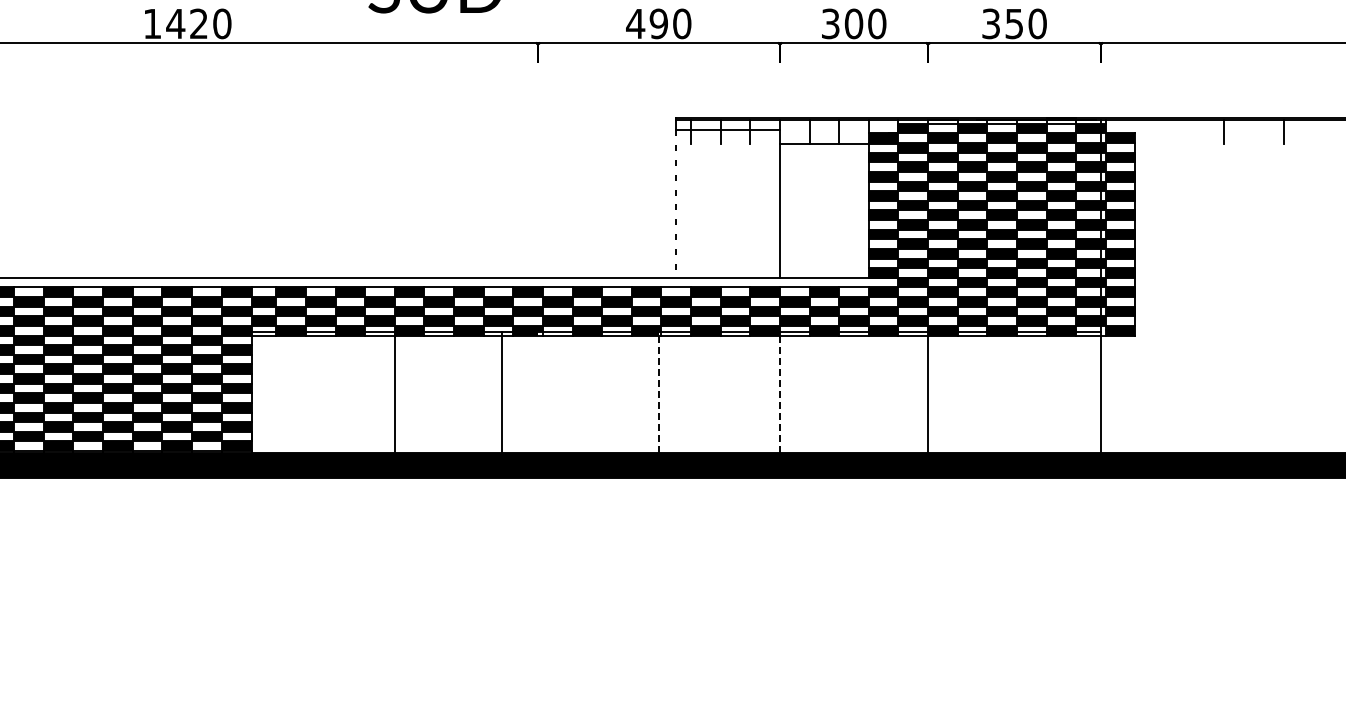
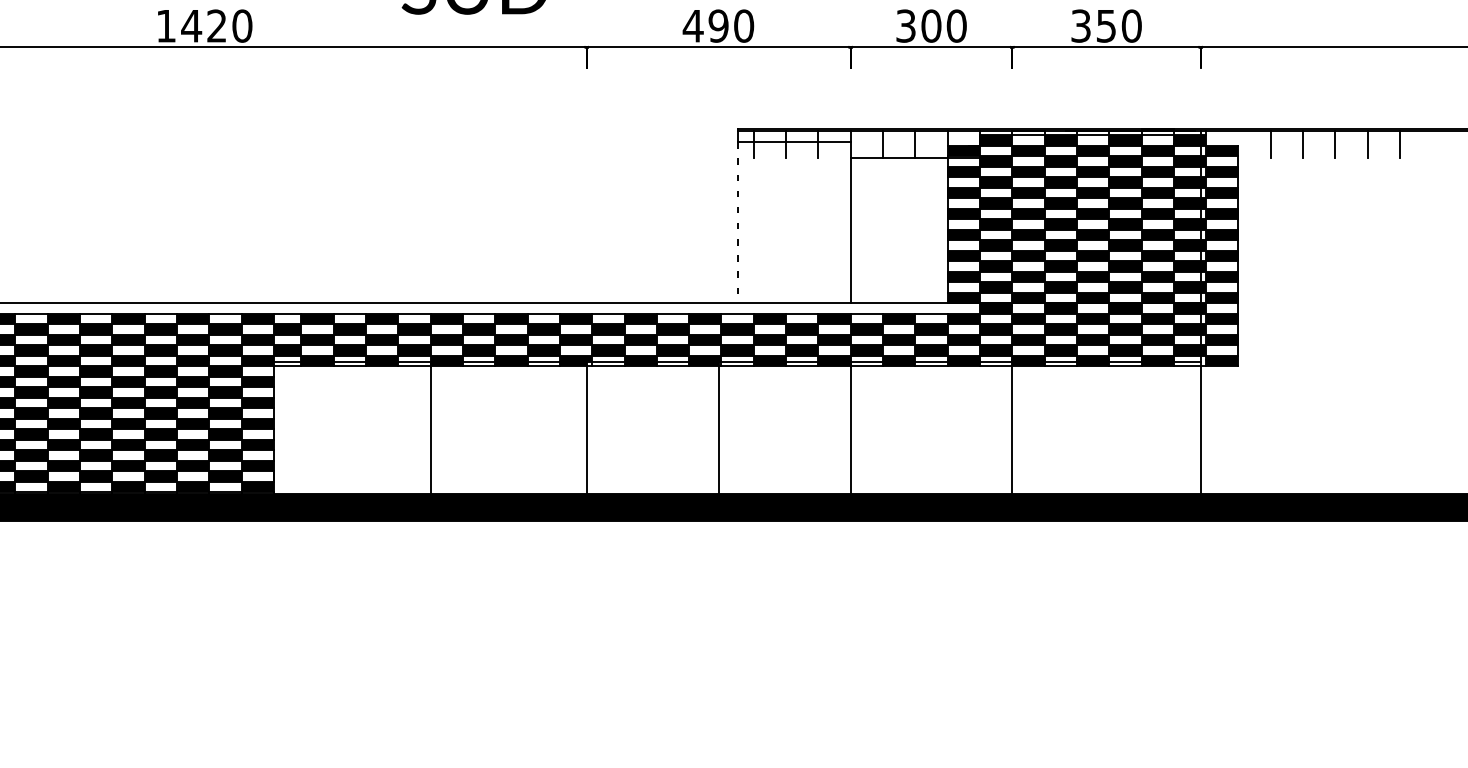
line: (1165, 131) -> (1271, 143), added
line: (1194, 131) -> (1302, 143), added
line: (1253, 131) -> (1367, 143), added
line: (502, 392) -> (587, 428), moved
line: (659, 392) -> (719, 428), dashed -> solid
line: (779, 392) -> (850, 428), dashed -> solid

